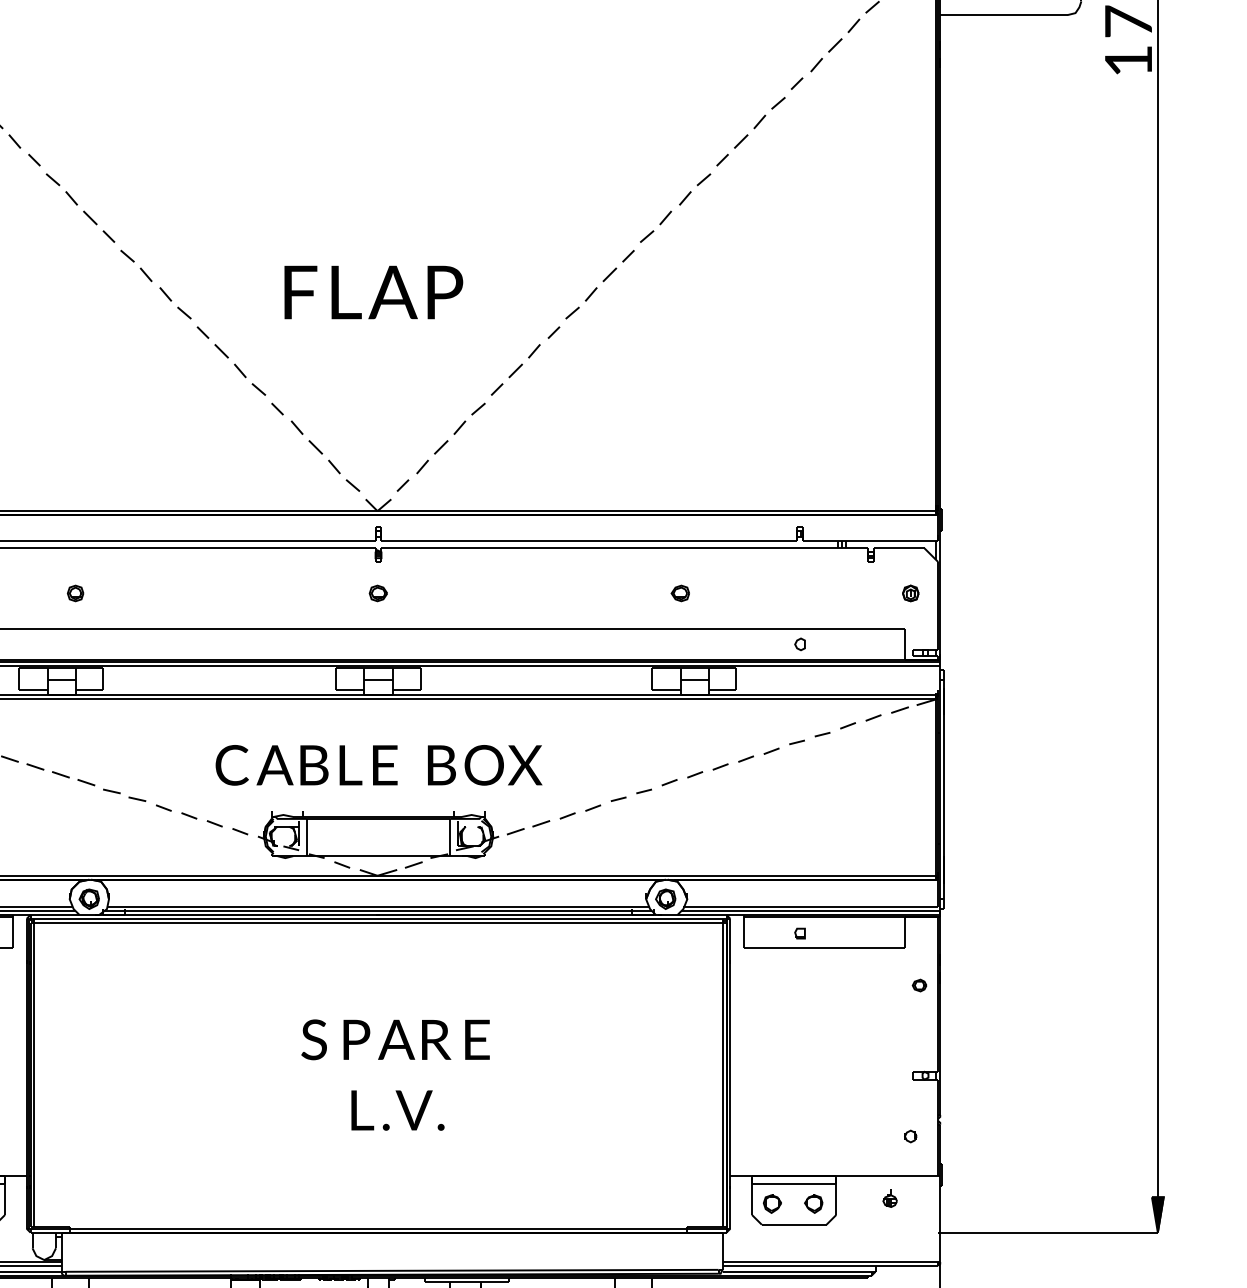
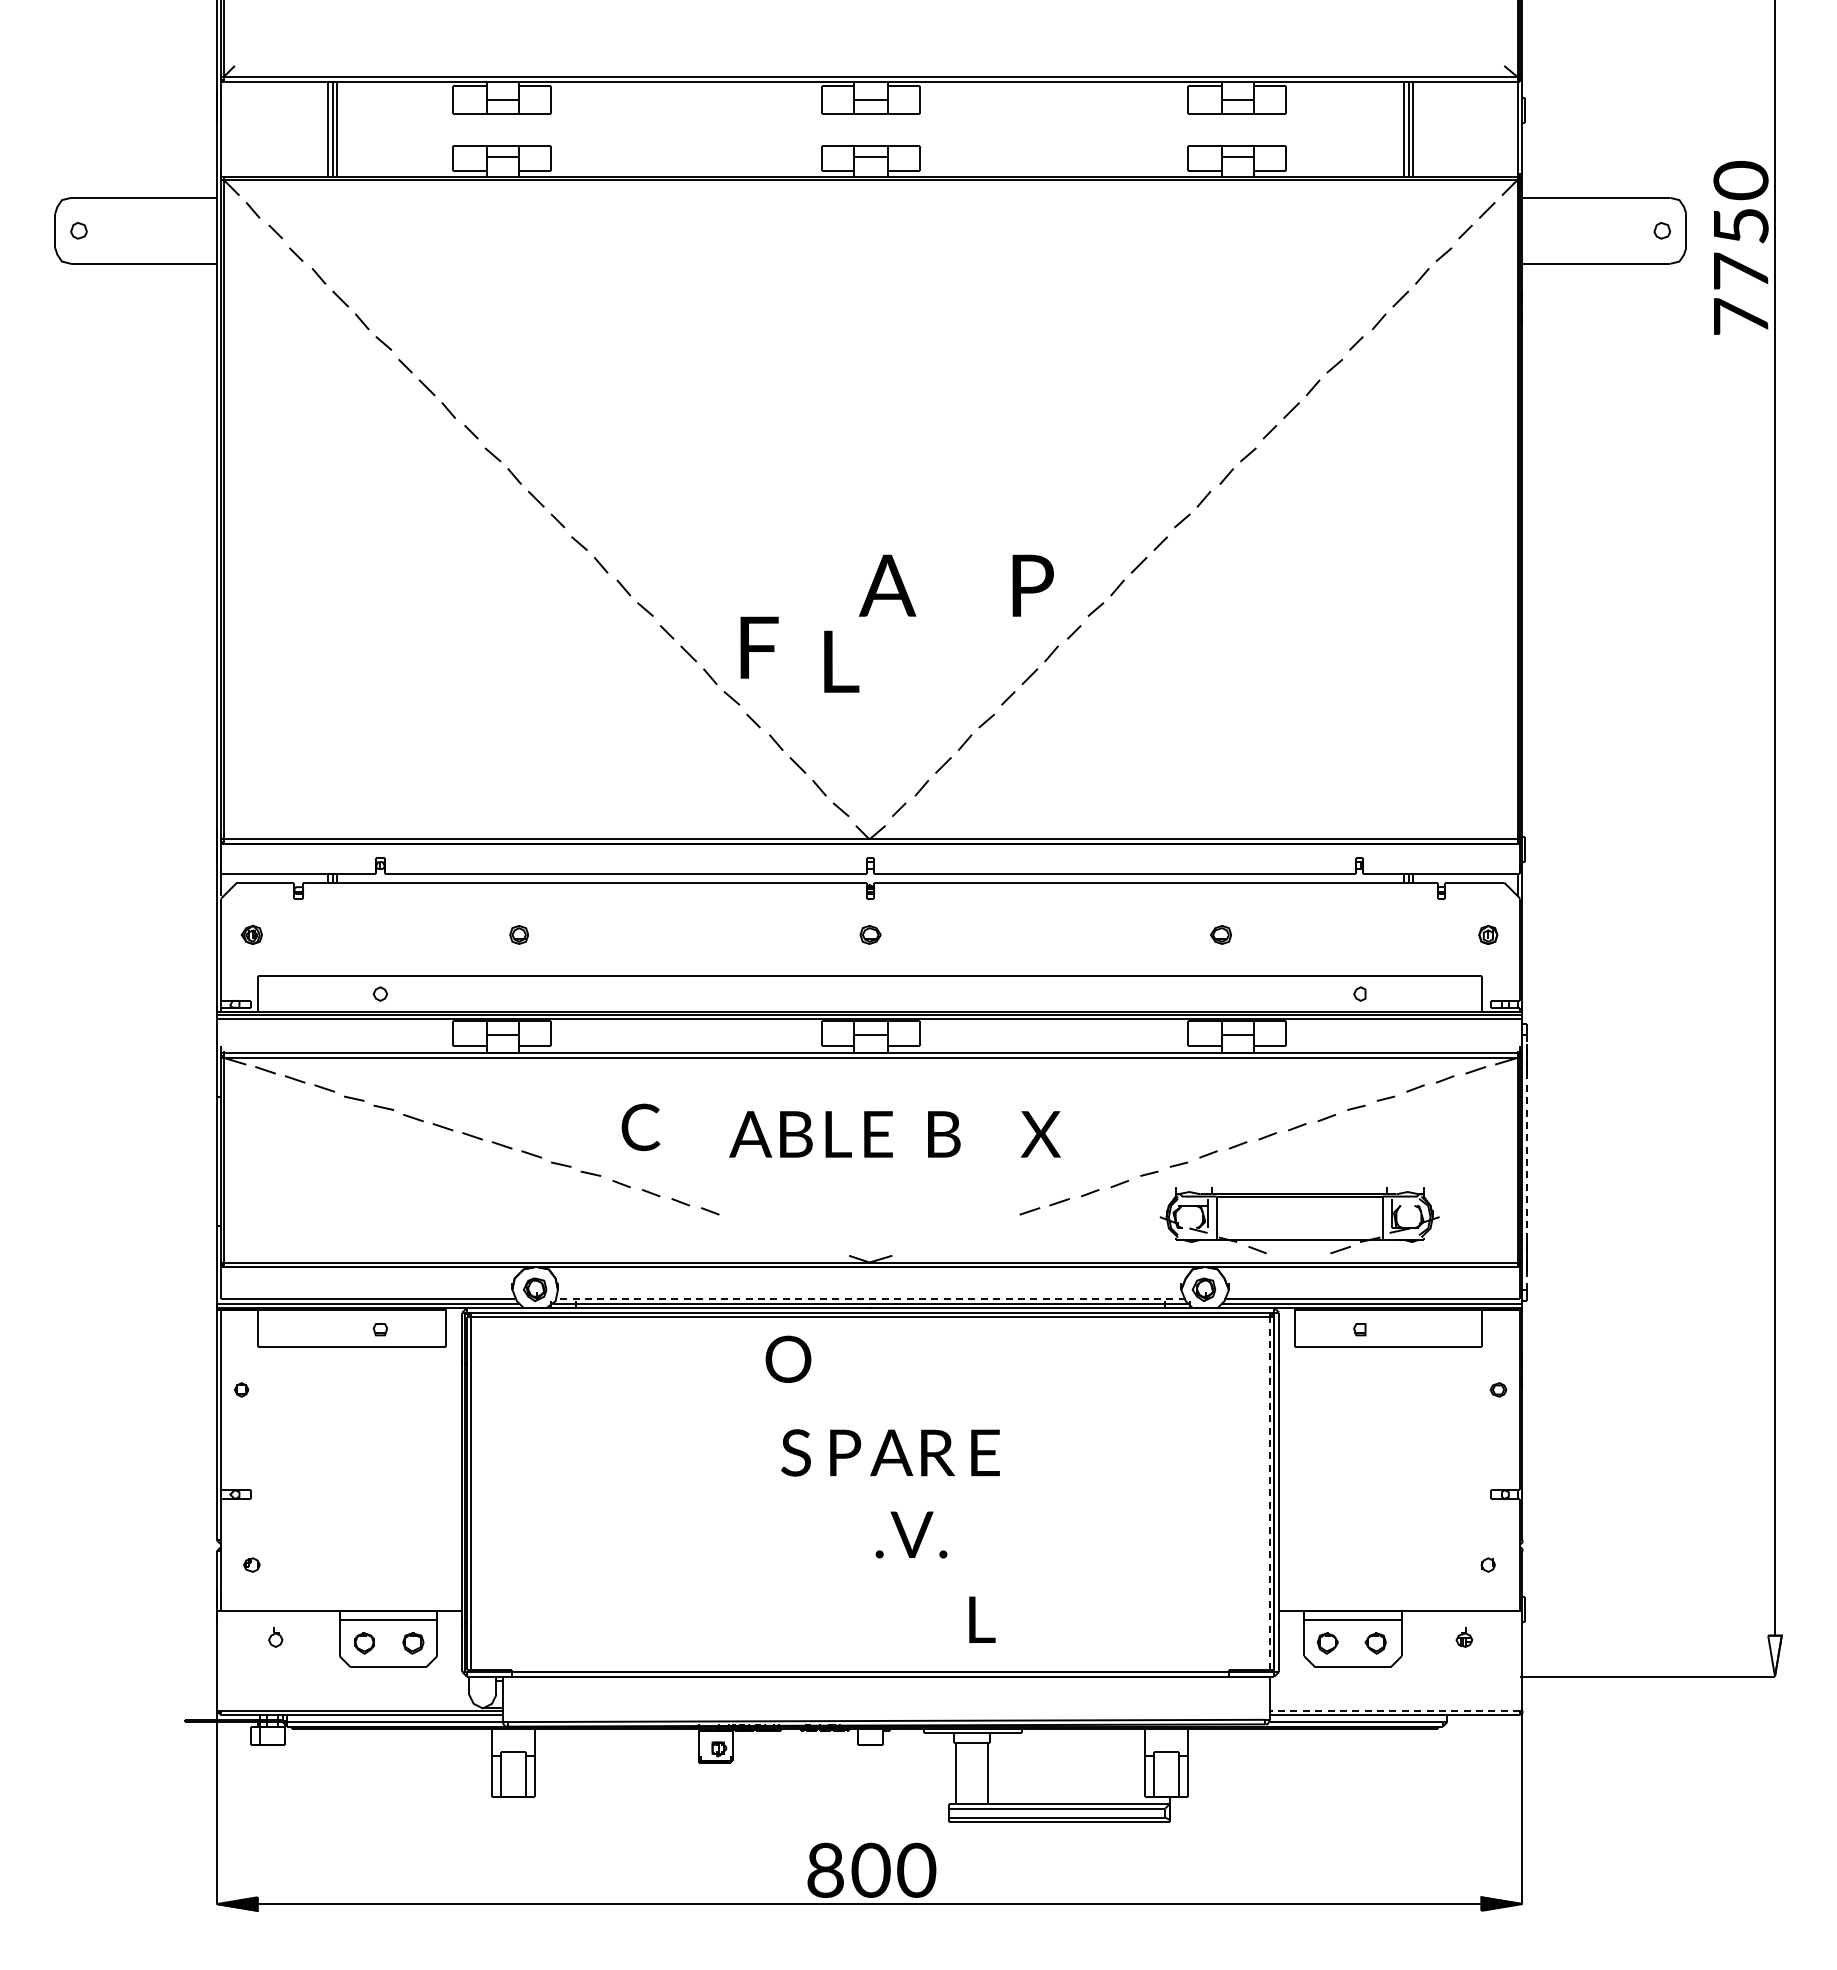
text: (1128, 60) -> (1740, 316), 1 -> 7
text: (300, 292) -> (759, 647), moved
text: (346, 292) -> (841, 661), moved
text: (444, 292) -> (1032, 585), moved
text: (231, 764) -> (640, 1126), moved
text: (484, 764) -> (788, 1358), moved
line: (944, 788) -> (1527, 1161), solid -> dashed
part: (378, 839) -> (1299, 1220), moved
line: (378, 906) -> (870, 1298), solid -> dashed
line: (722, 1073) -> (1269, 1492), solid -> dashed
text: (362, 1110) -> (982, 1619), moved
fill: (1157, 1214) -> (1774, 1655), removed
line: (829, 1261) -> (1394, 1710), solid -> dashed

